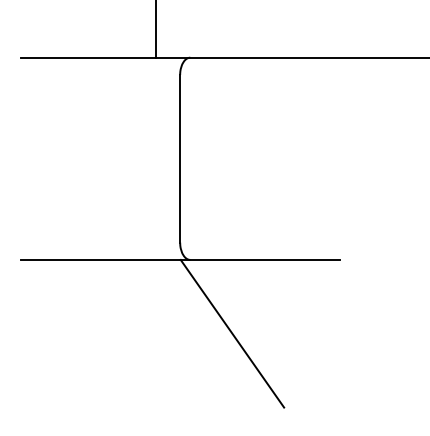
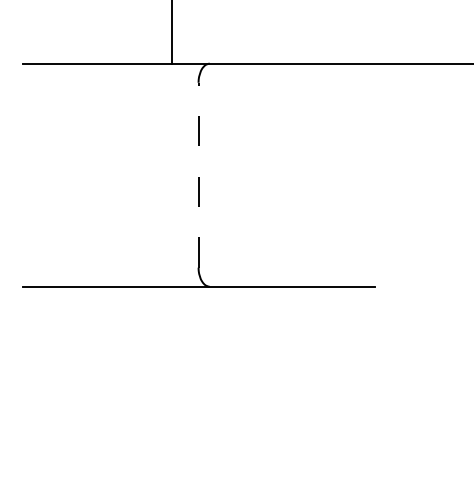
line: (180, 158) -> (198, 174), solid -> dashed
line: (232, 333) -> (256, 367), removed

